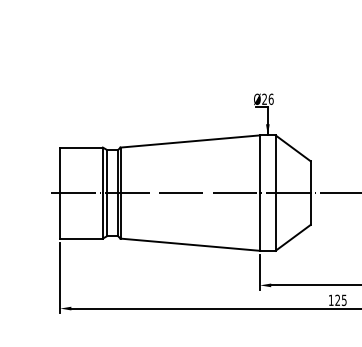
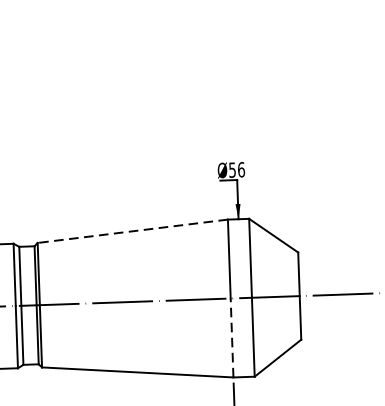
text: (264, 98) -> (232, 168), Ø26 -> Ø56
line: (189, 141) -> (131, 231), solid -> dashed
line: (260, 221) -> (232, 337), solid -> dashed

